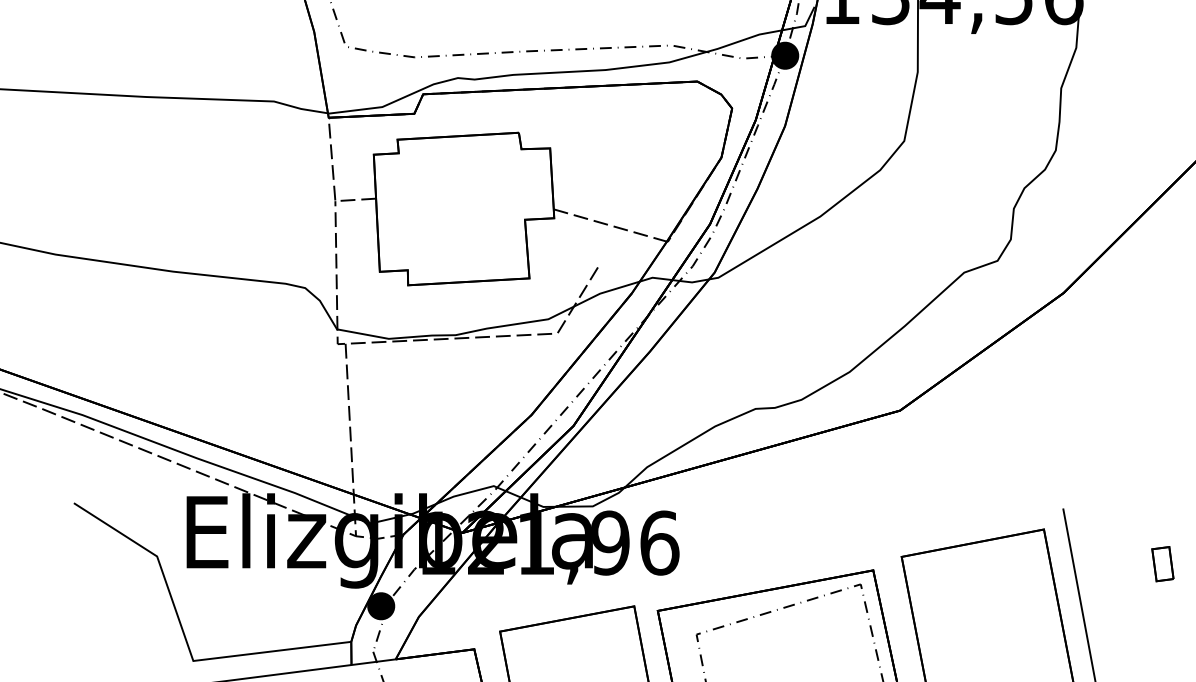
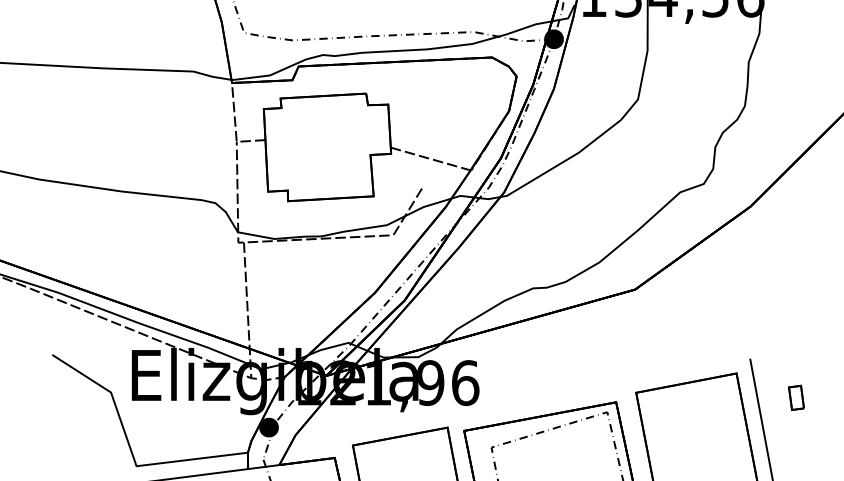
part: (1162, 564) -> (796, 398), moved

